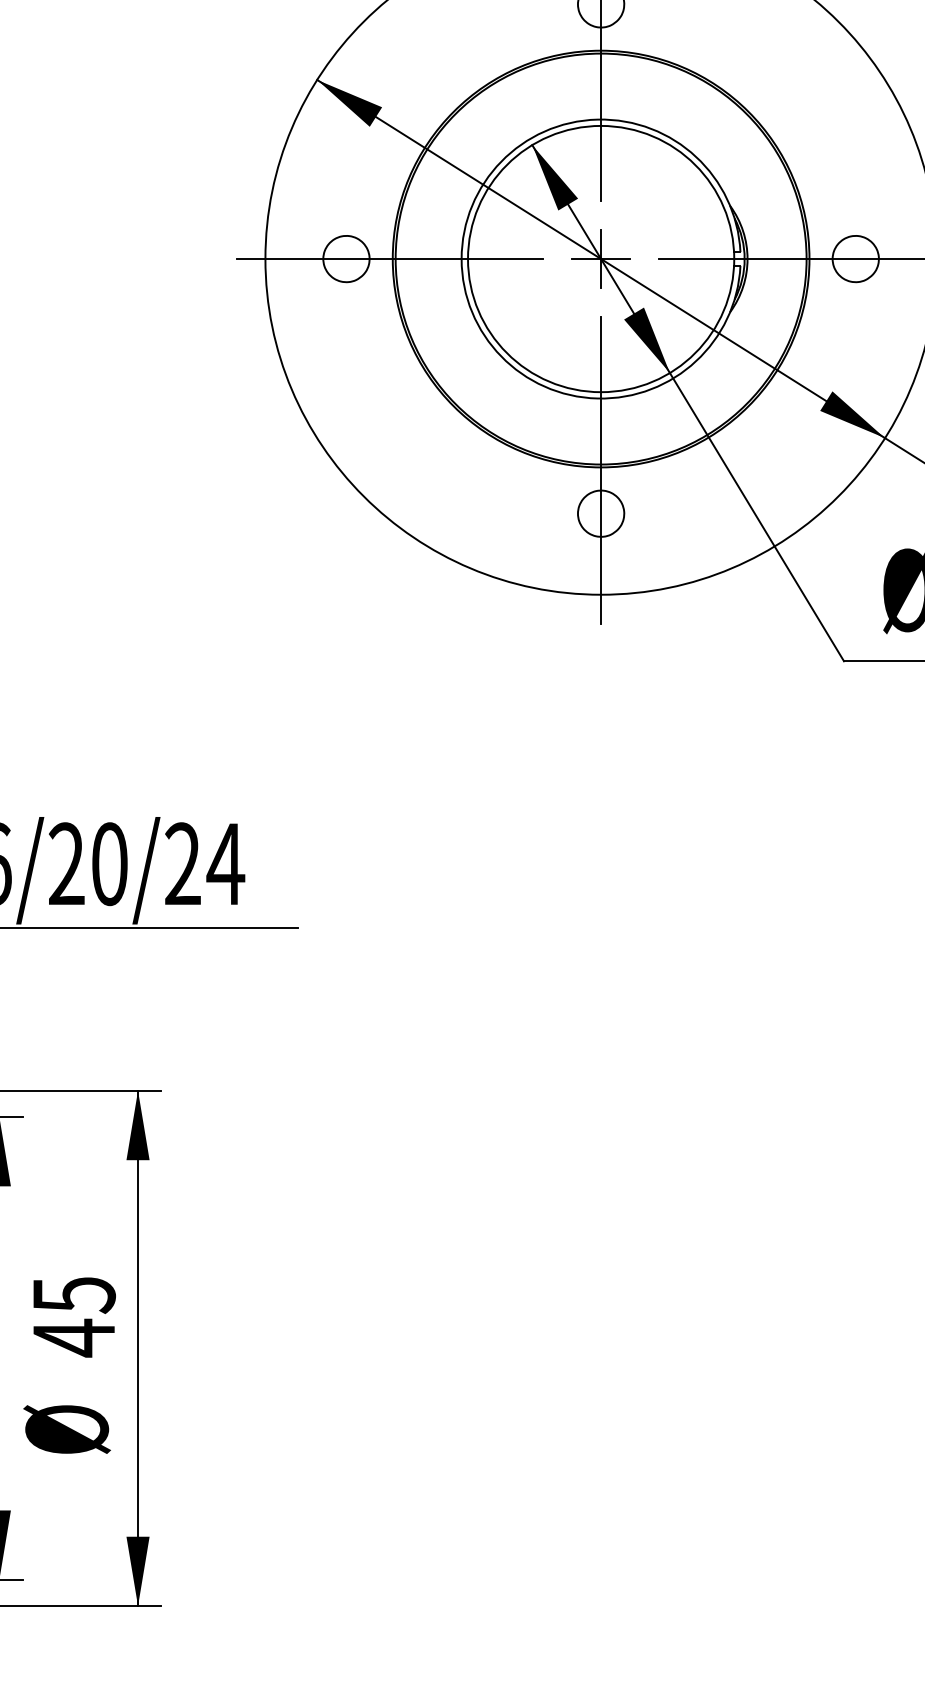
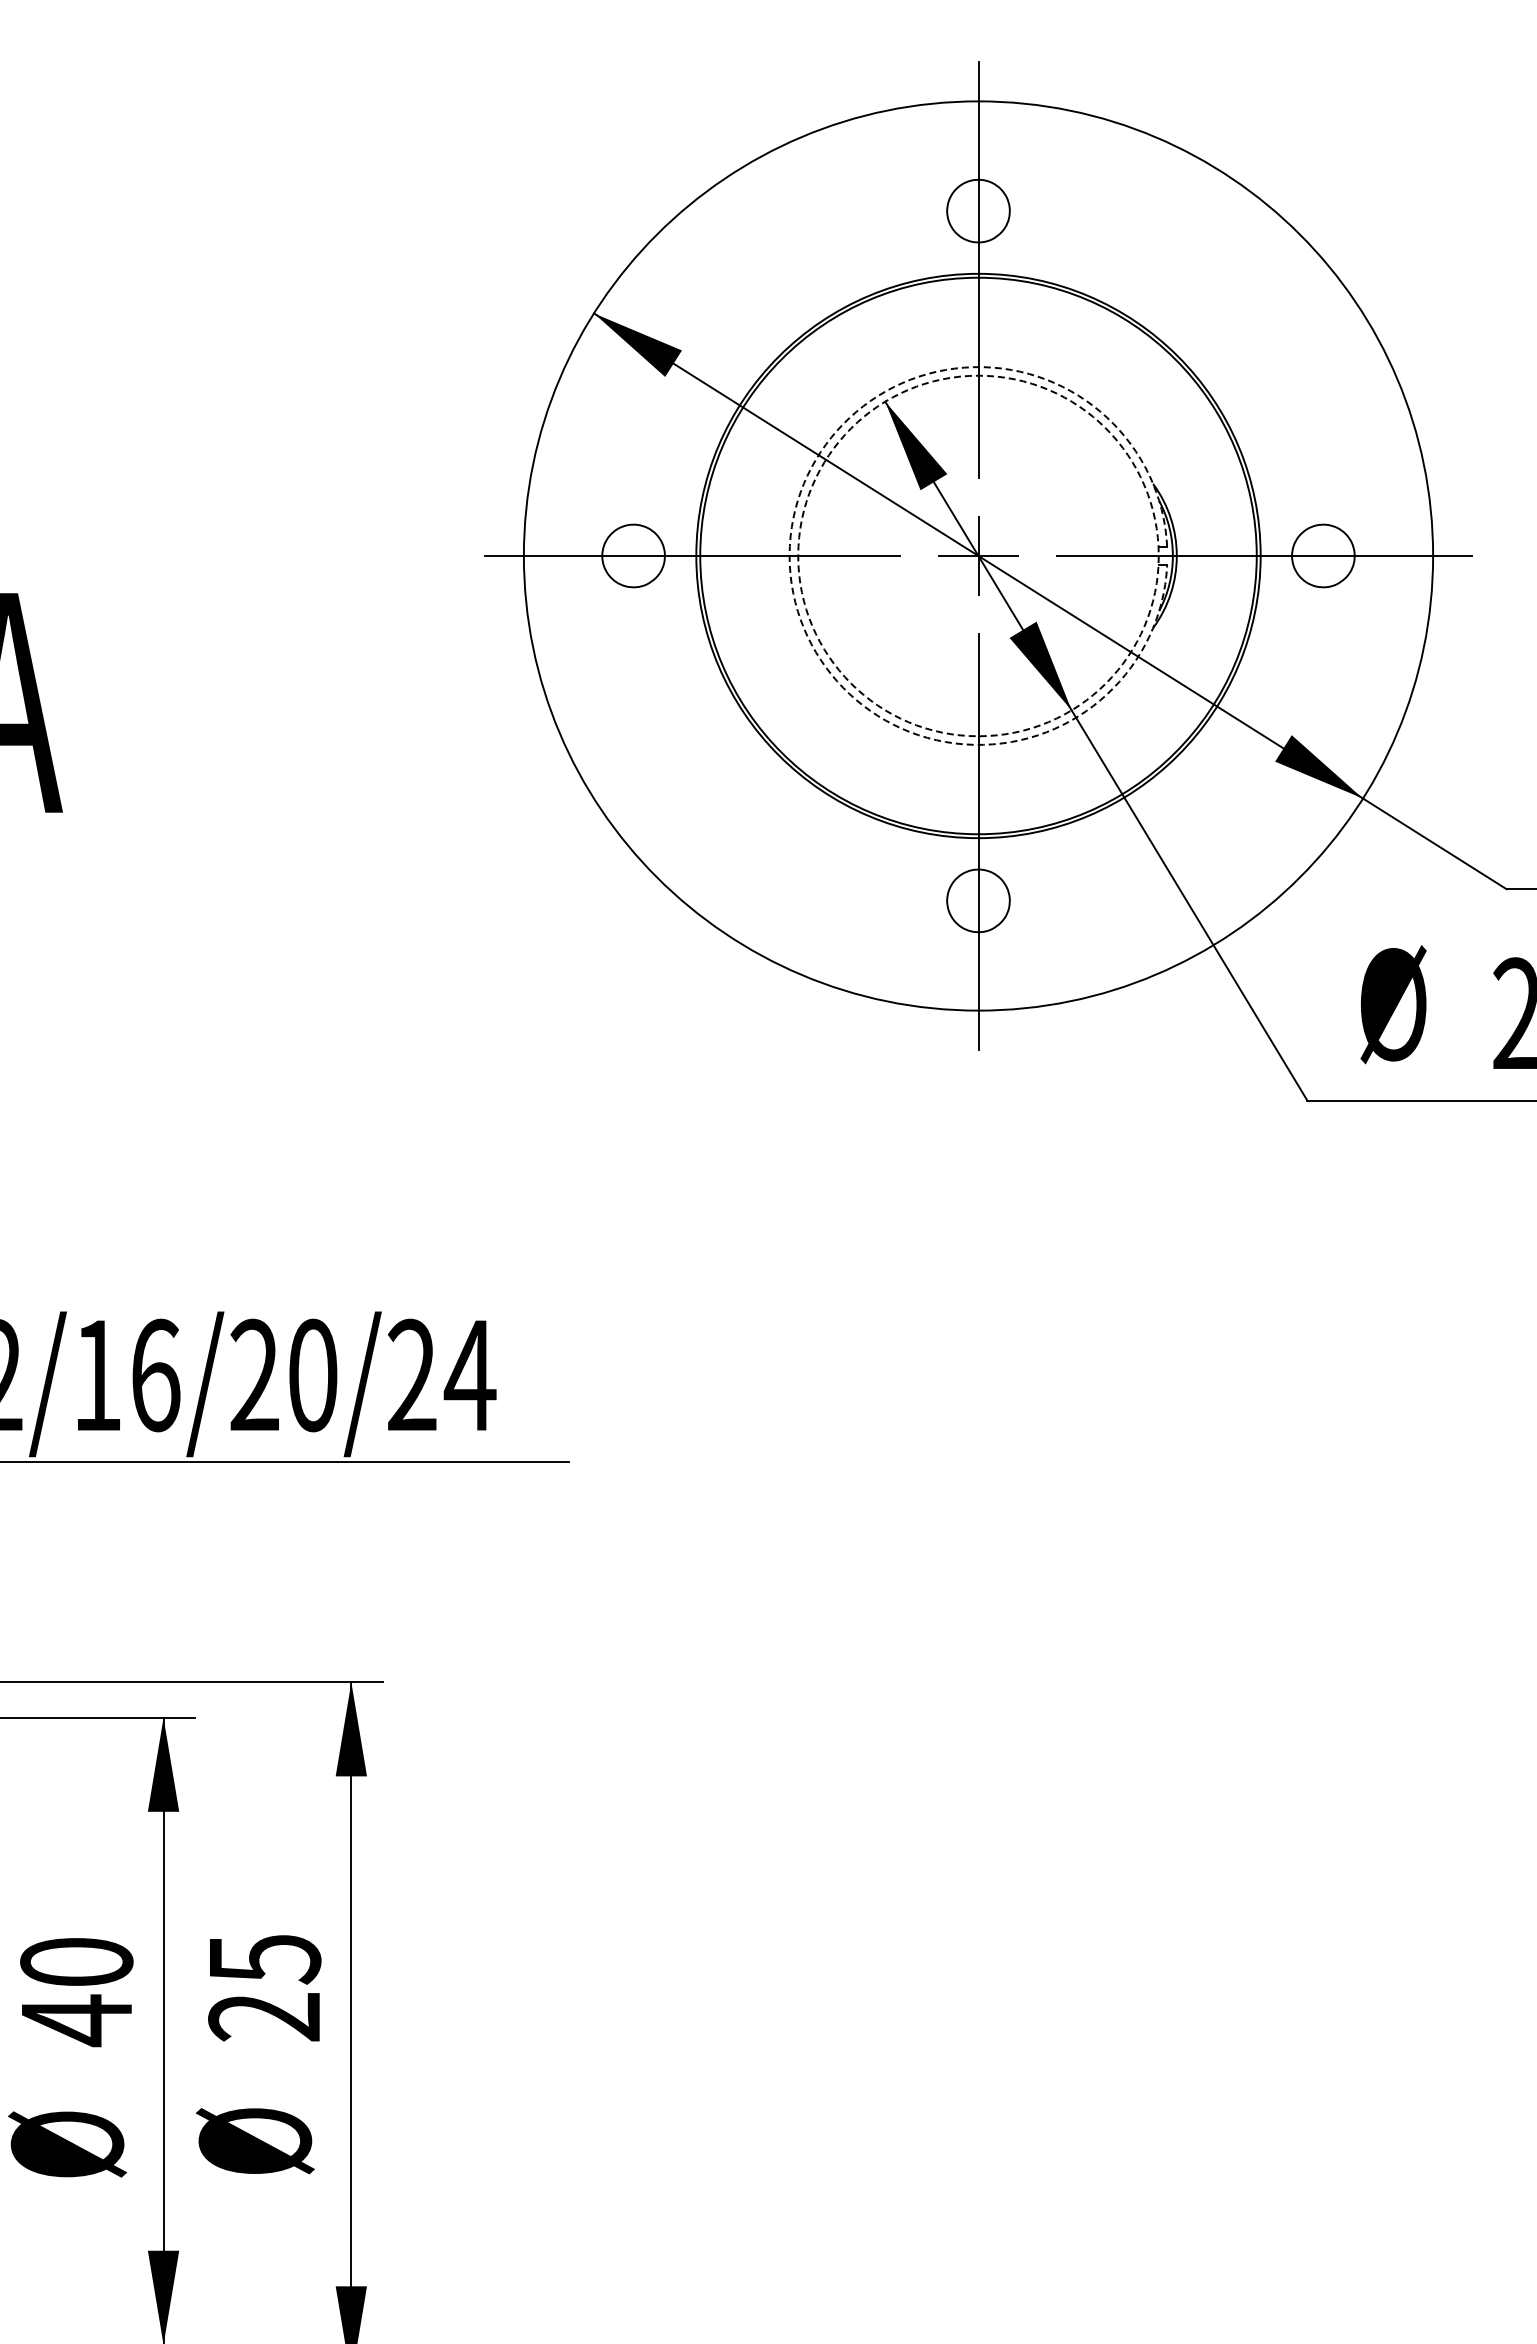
circle: (601, 258) -> (978, 555), solid -> dashed
arc: (461, 259) -> (789, 556), solid -> dashed
text: (73, 1338) -> (263, 2017), 45 -> 25

